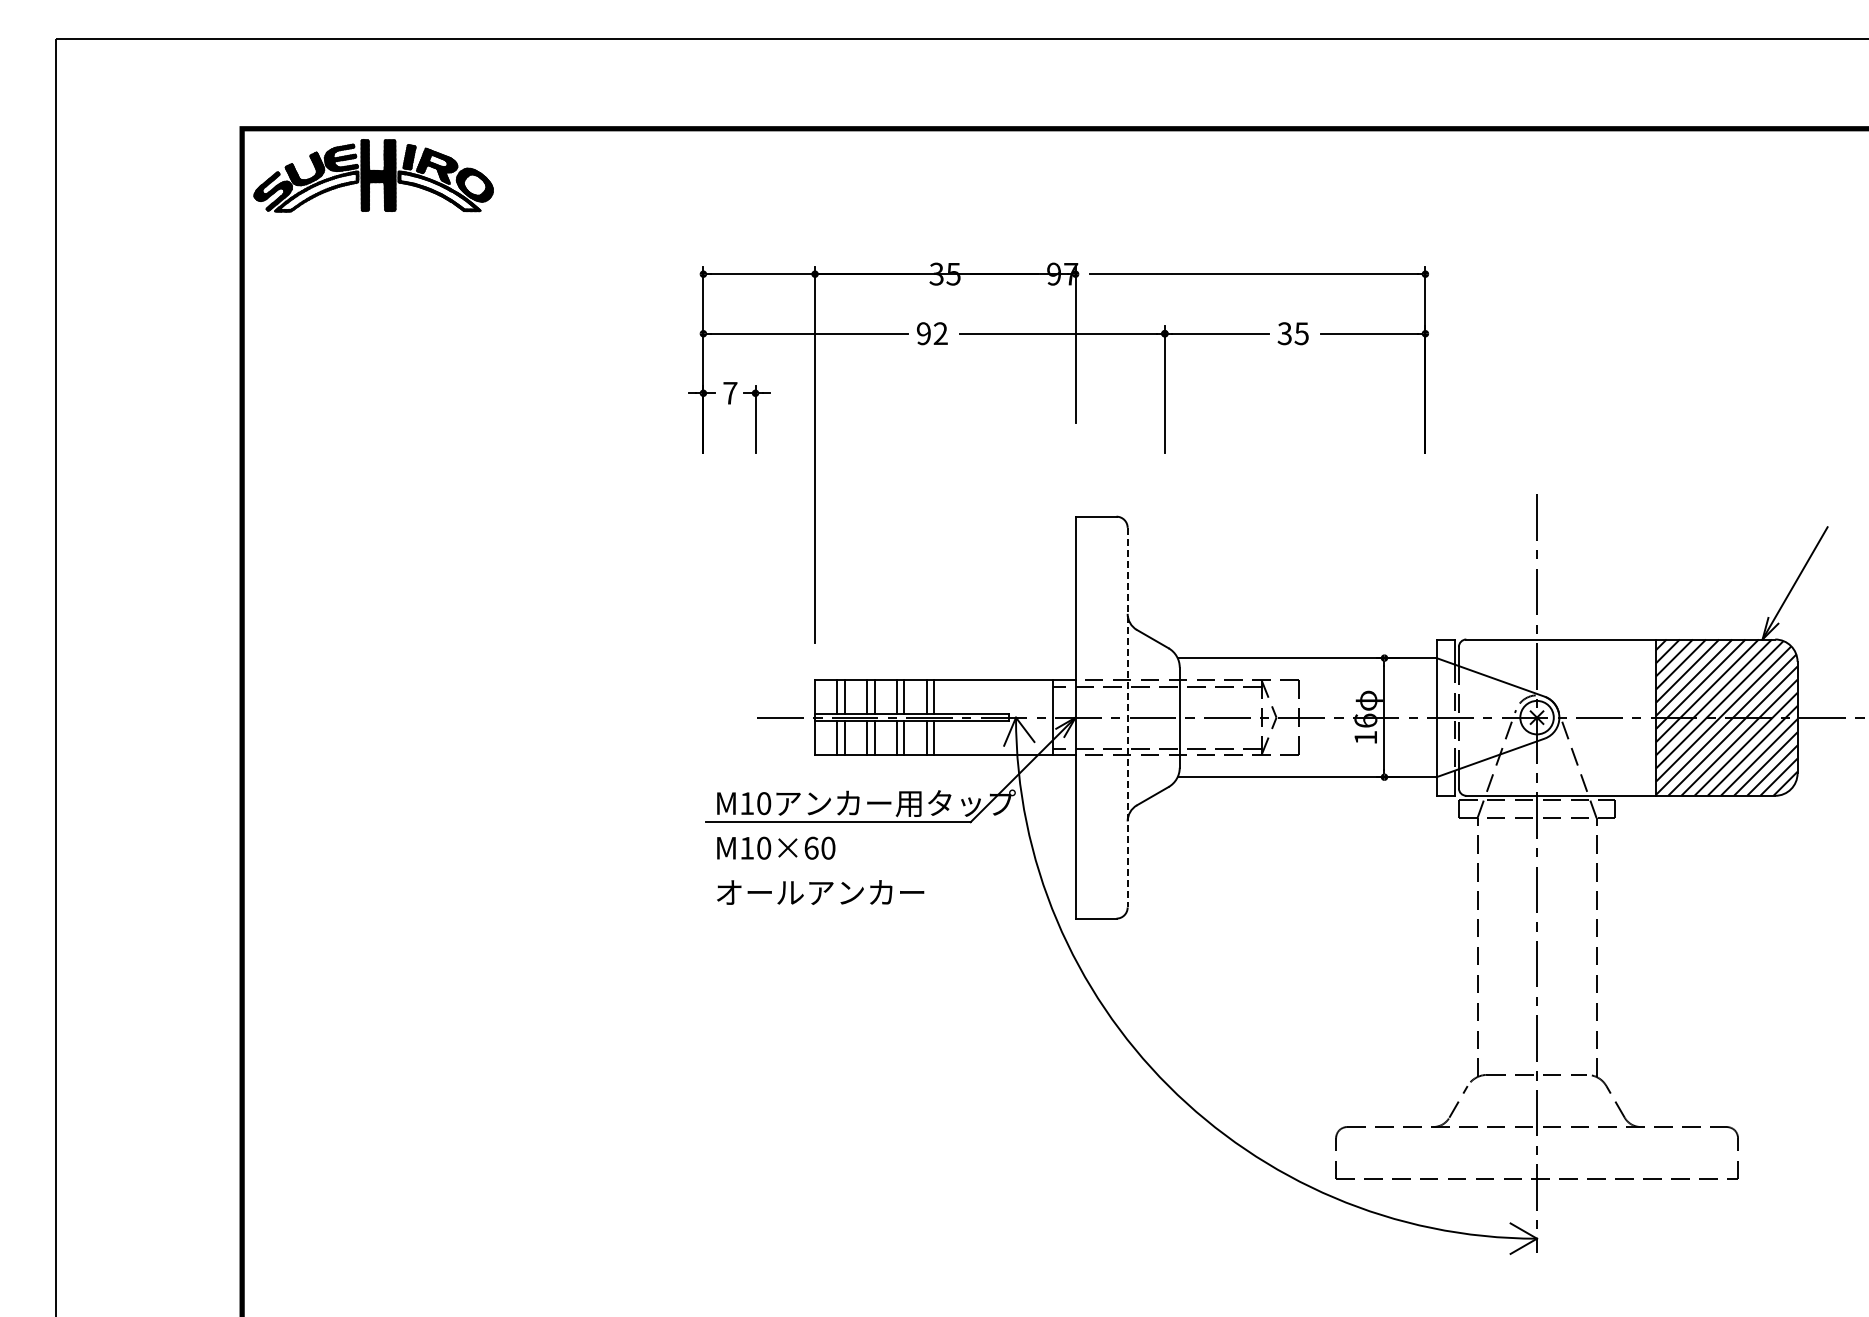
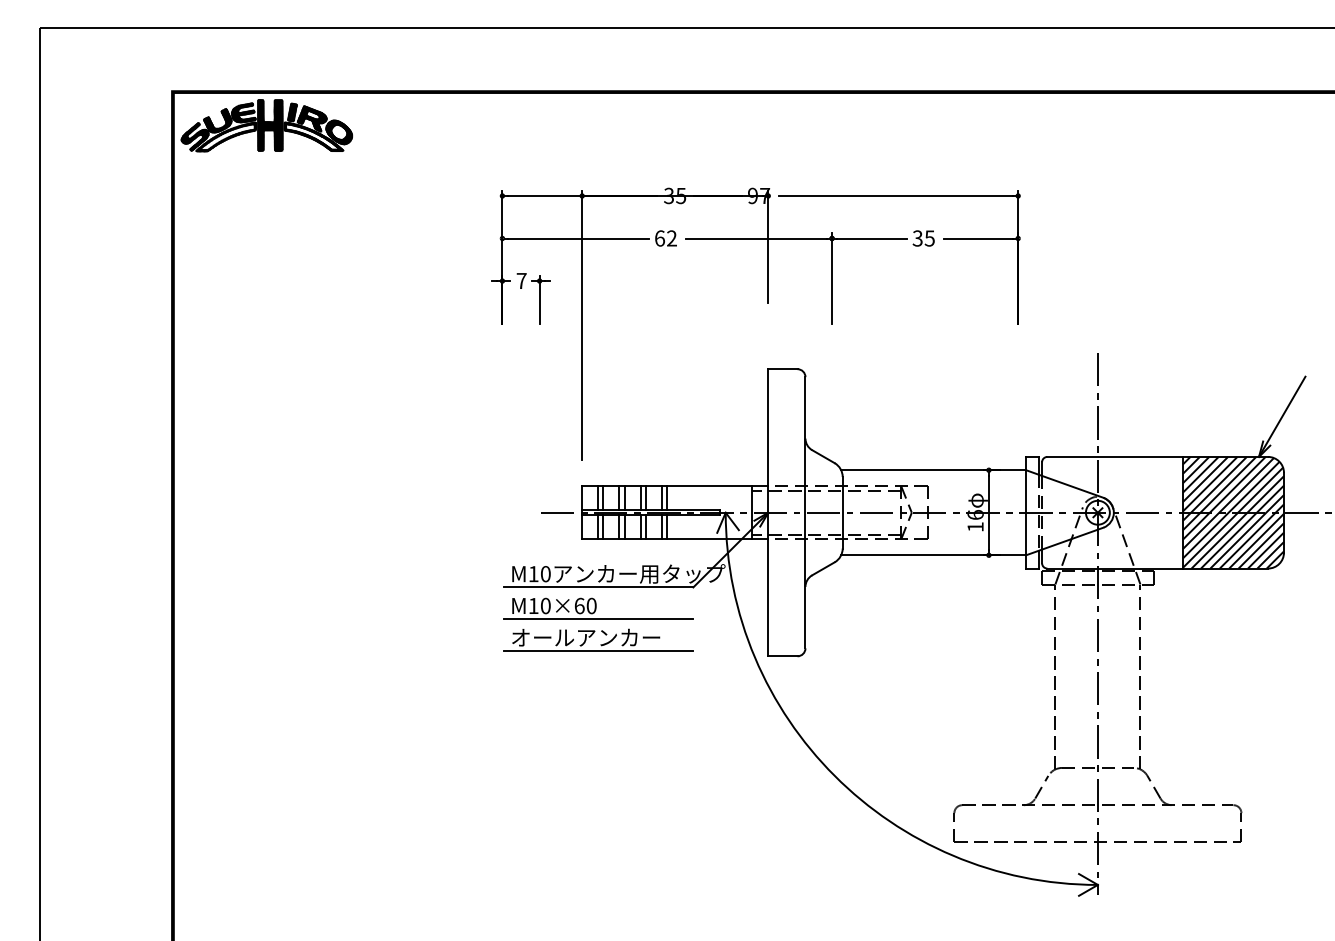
text: (924, 333) -> (660, 238), 92 -> 62
line: (1127, 717) -> (805, 512), dashed -> solid
line: (837, 866) -> (598, 619), added
line: (837, 911) -> (598, 651), added

